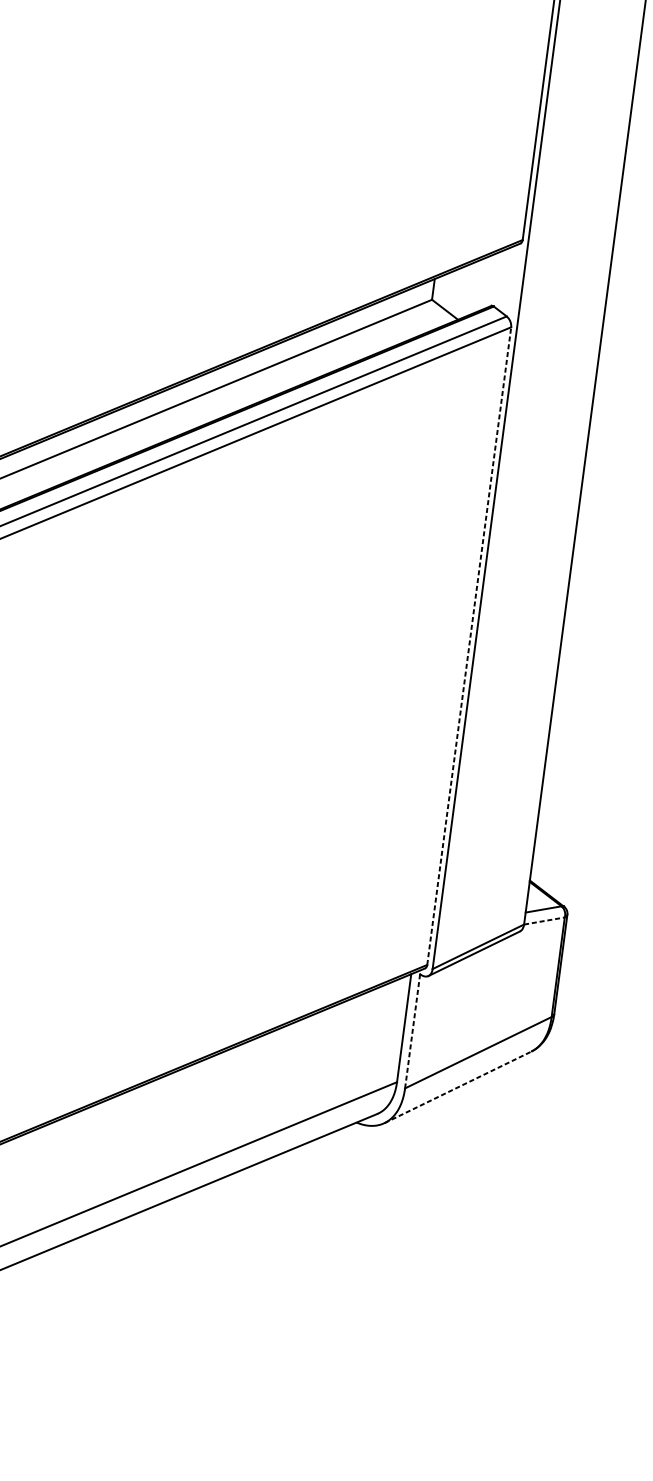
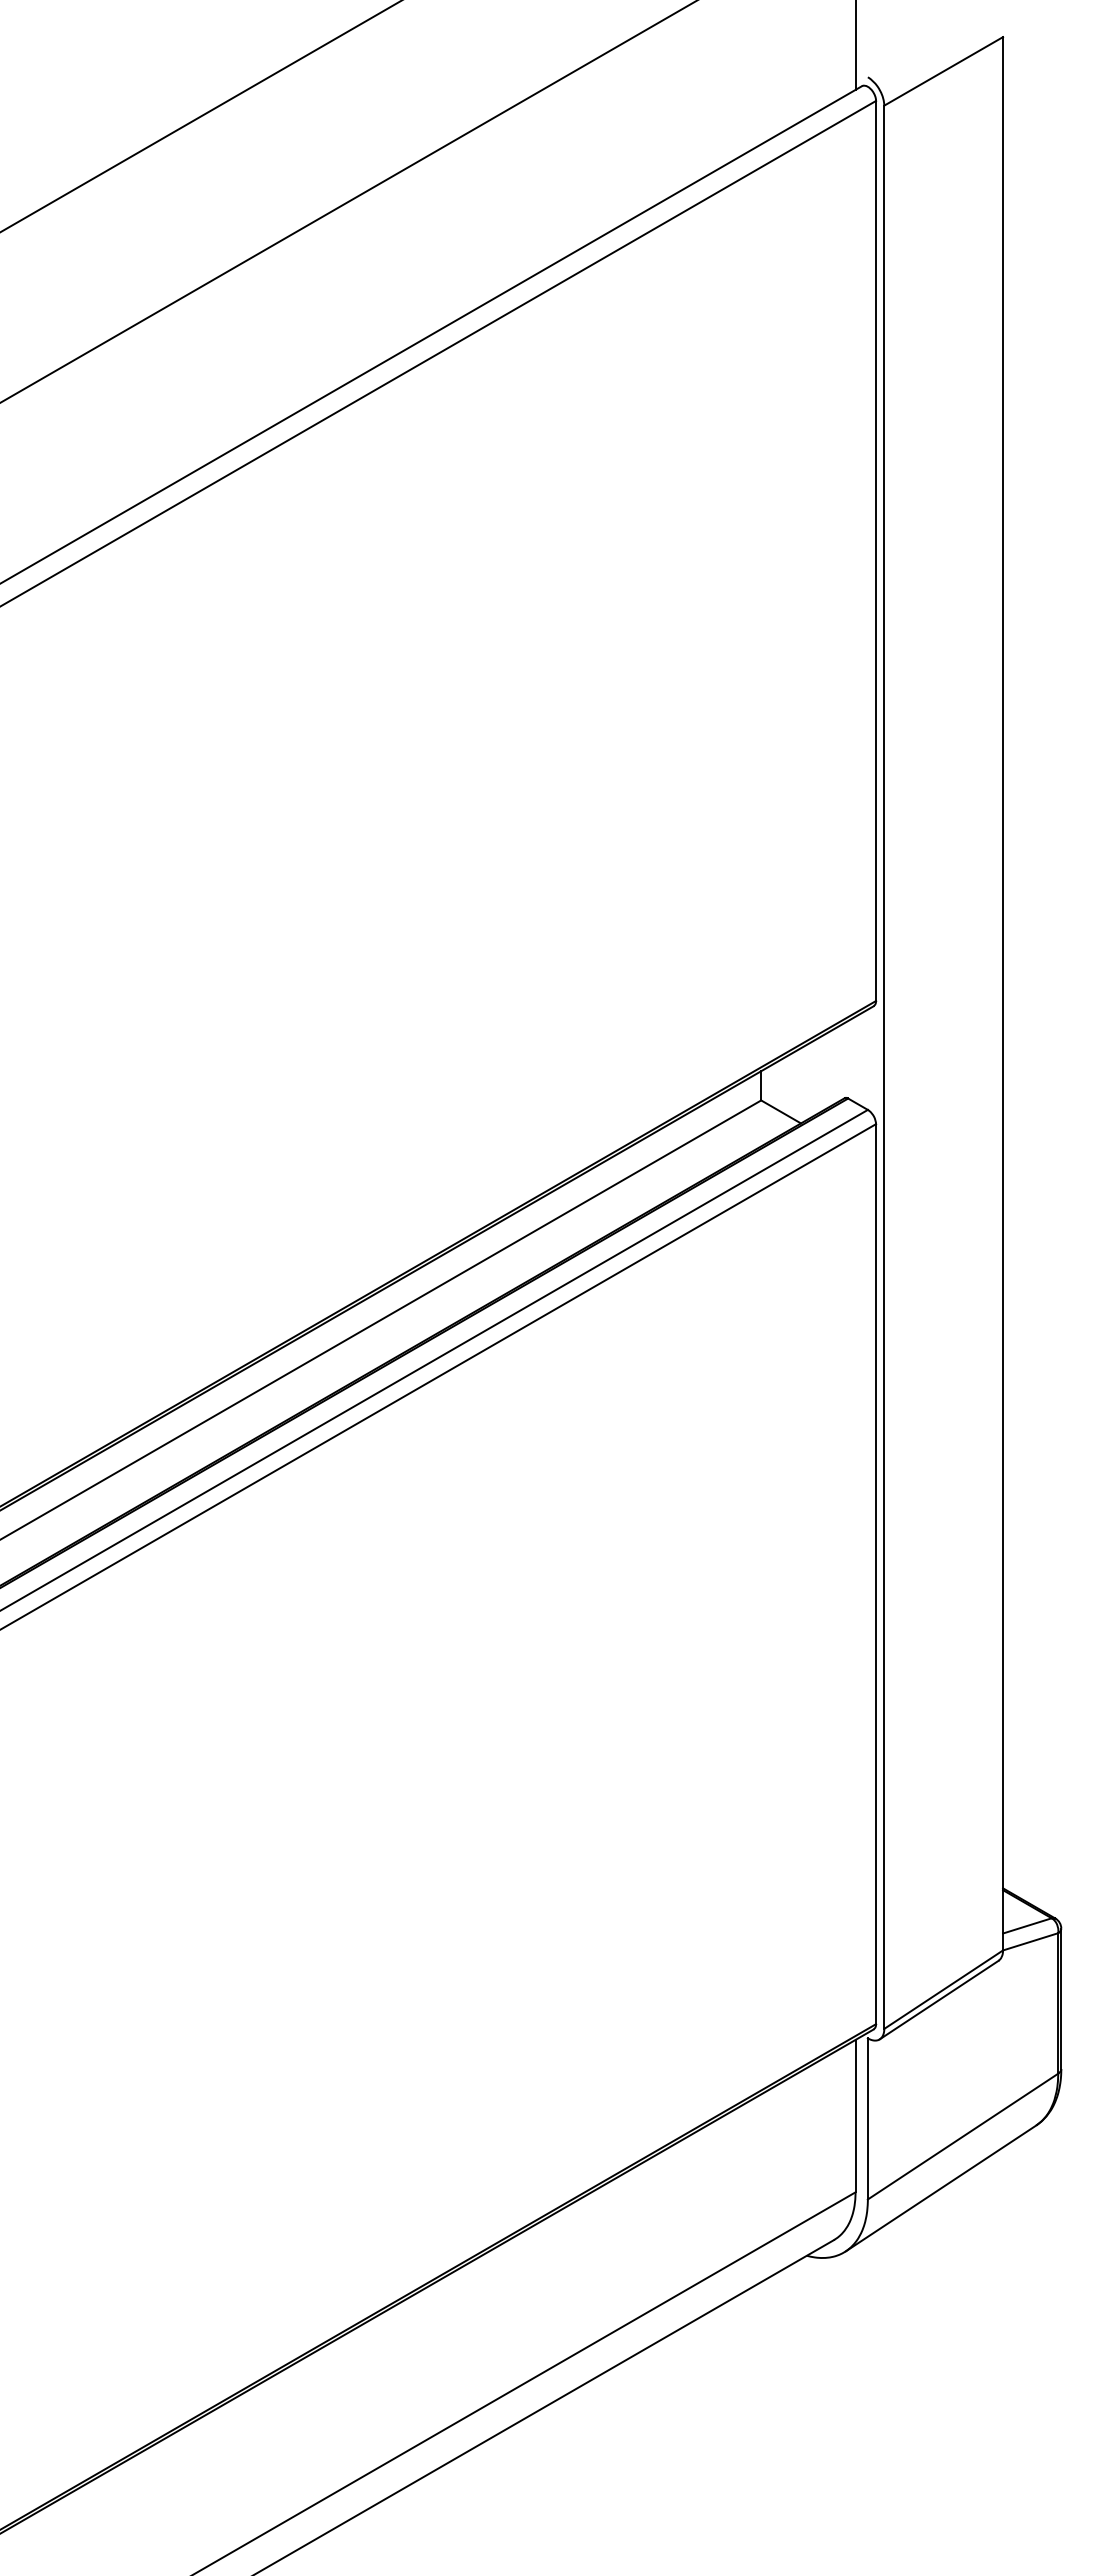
line: (469, 645) -> (876, 1573), dashed -> solid
line: (544, 920) -> (1030, 1941), dashed -> solid
line: (412, 1030) -> (867, 2118), dashed -> solid
line: (458, 1087) -> (941, 2188), dashed -> solid

